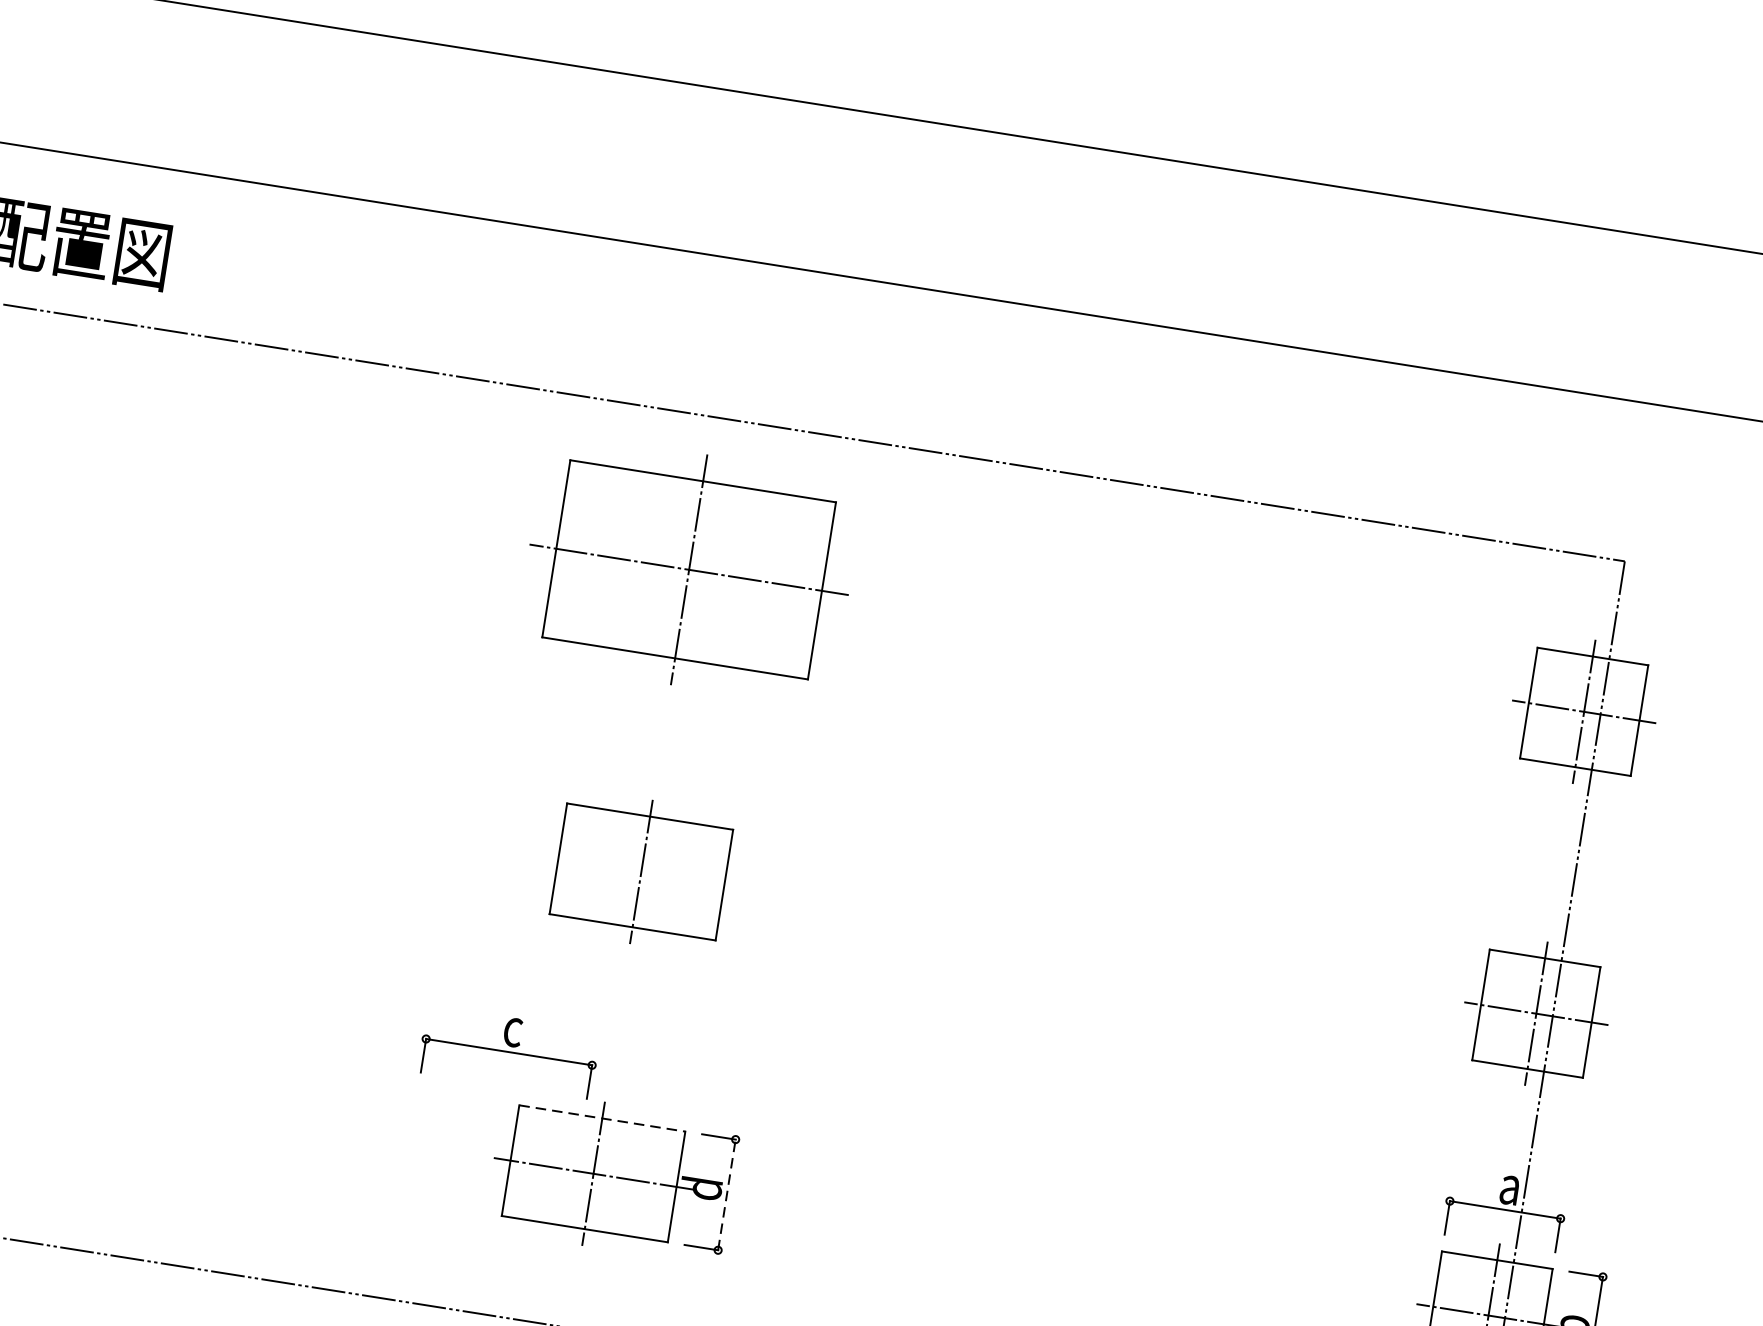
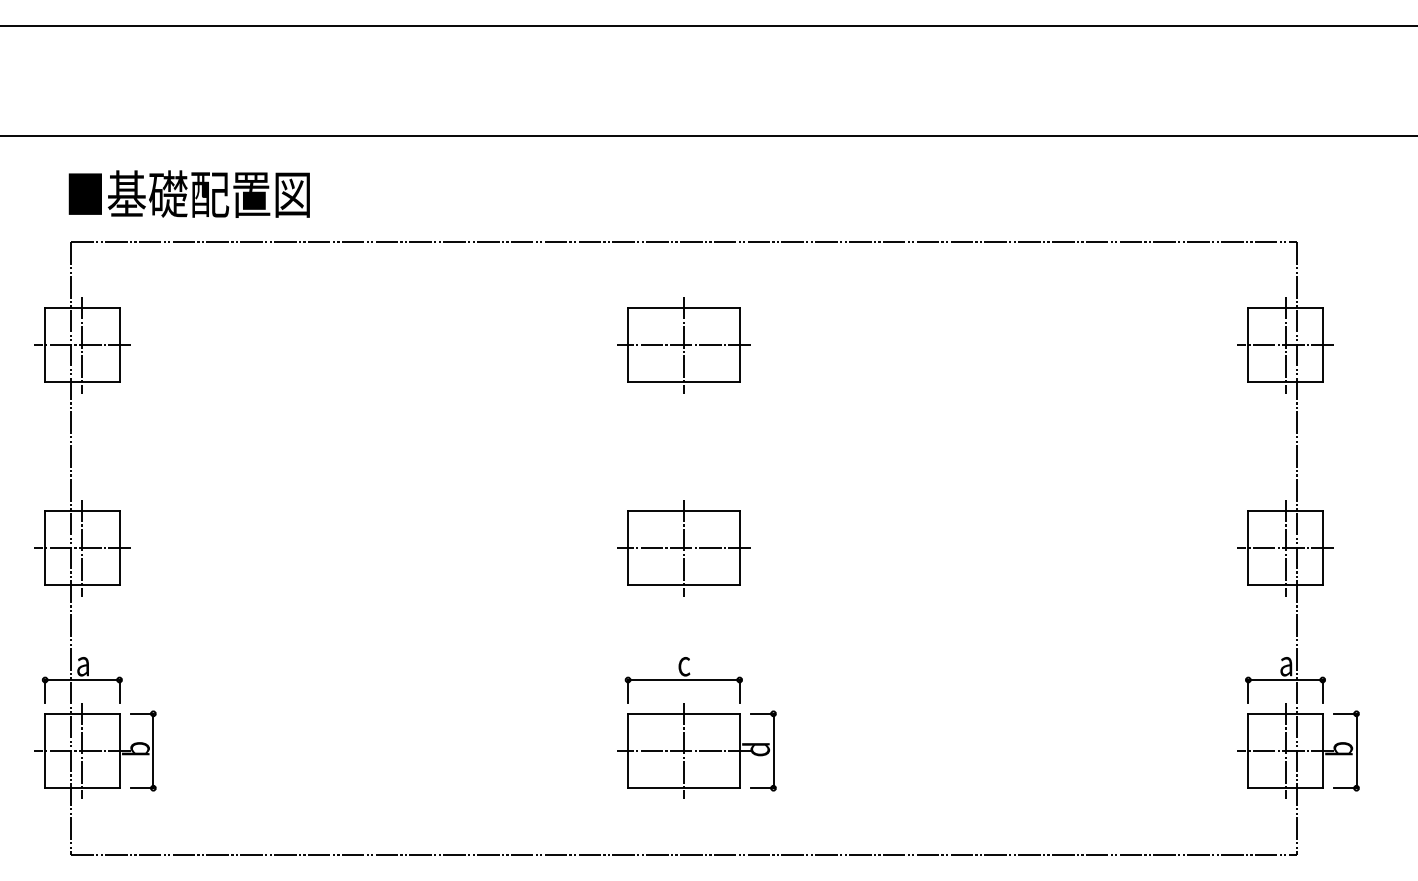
part: (688, 570) -> (683, 345), size x0.62
line: (640, 872) -> (683, 548), added
part: (508, 1052) -> (683, 680), moved
line: (601, 1117) -> (683, 713), dashed -> solid
line: (726, 1194) -> (773, 750), dashed -> solid

